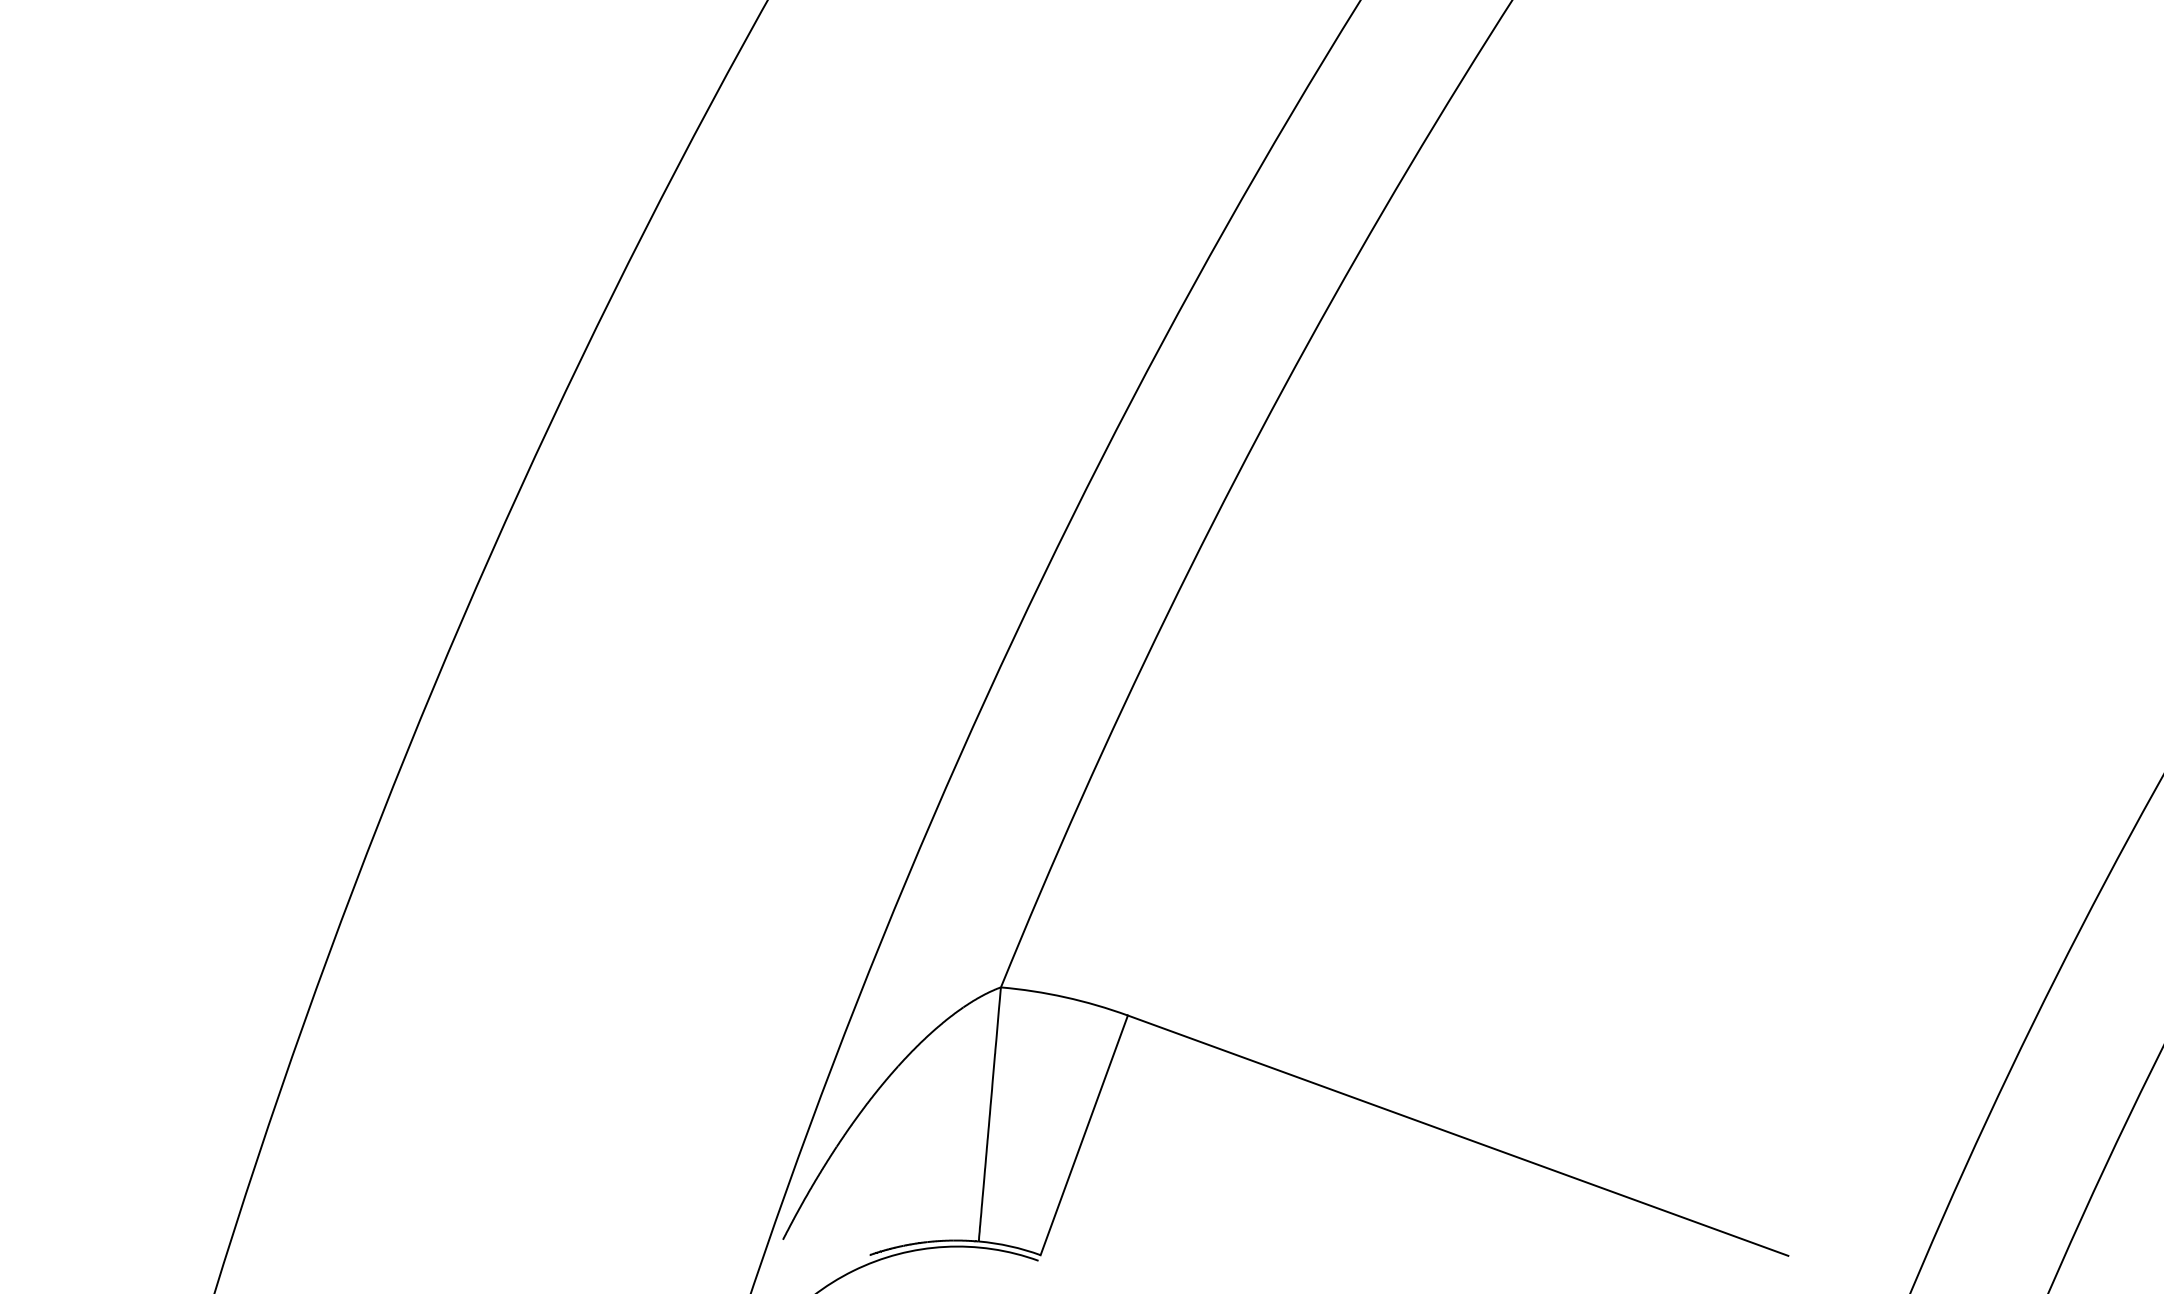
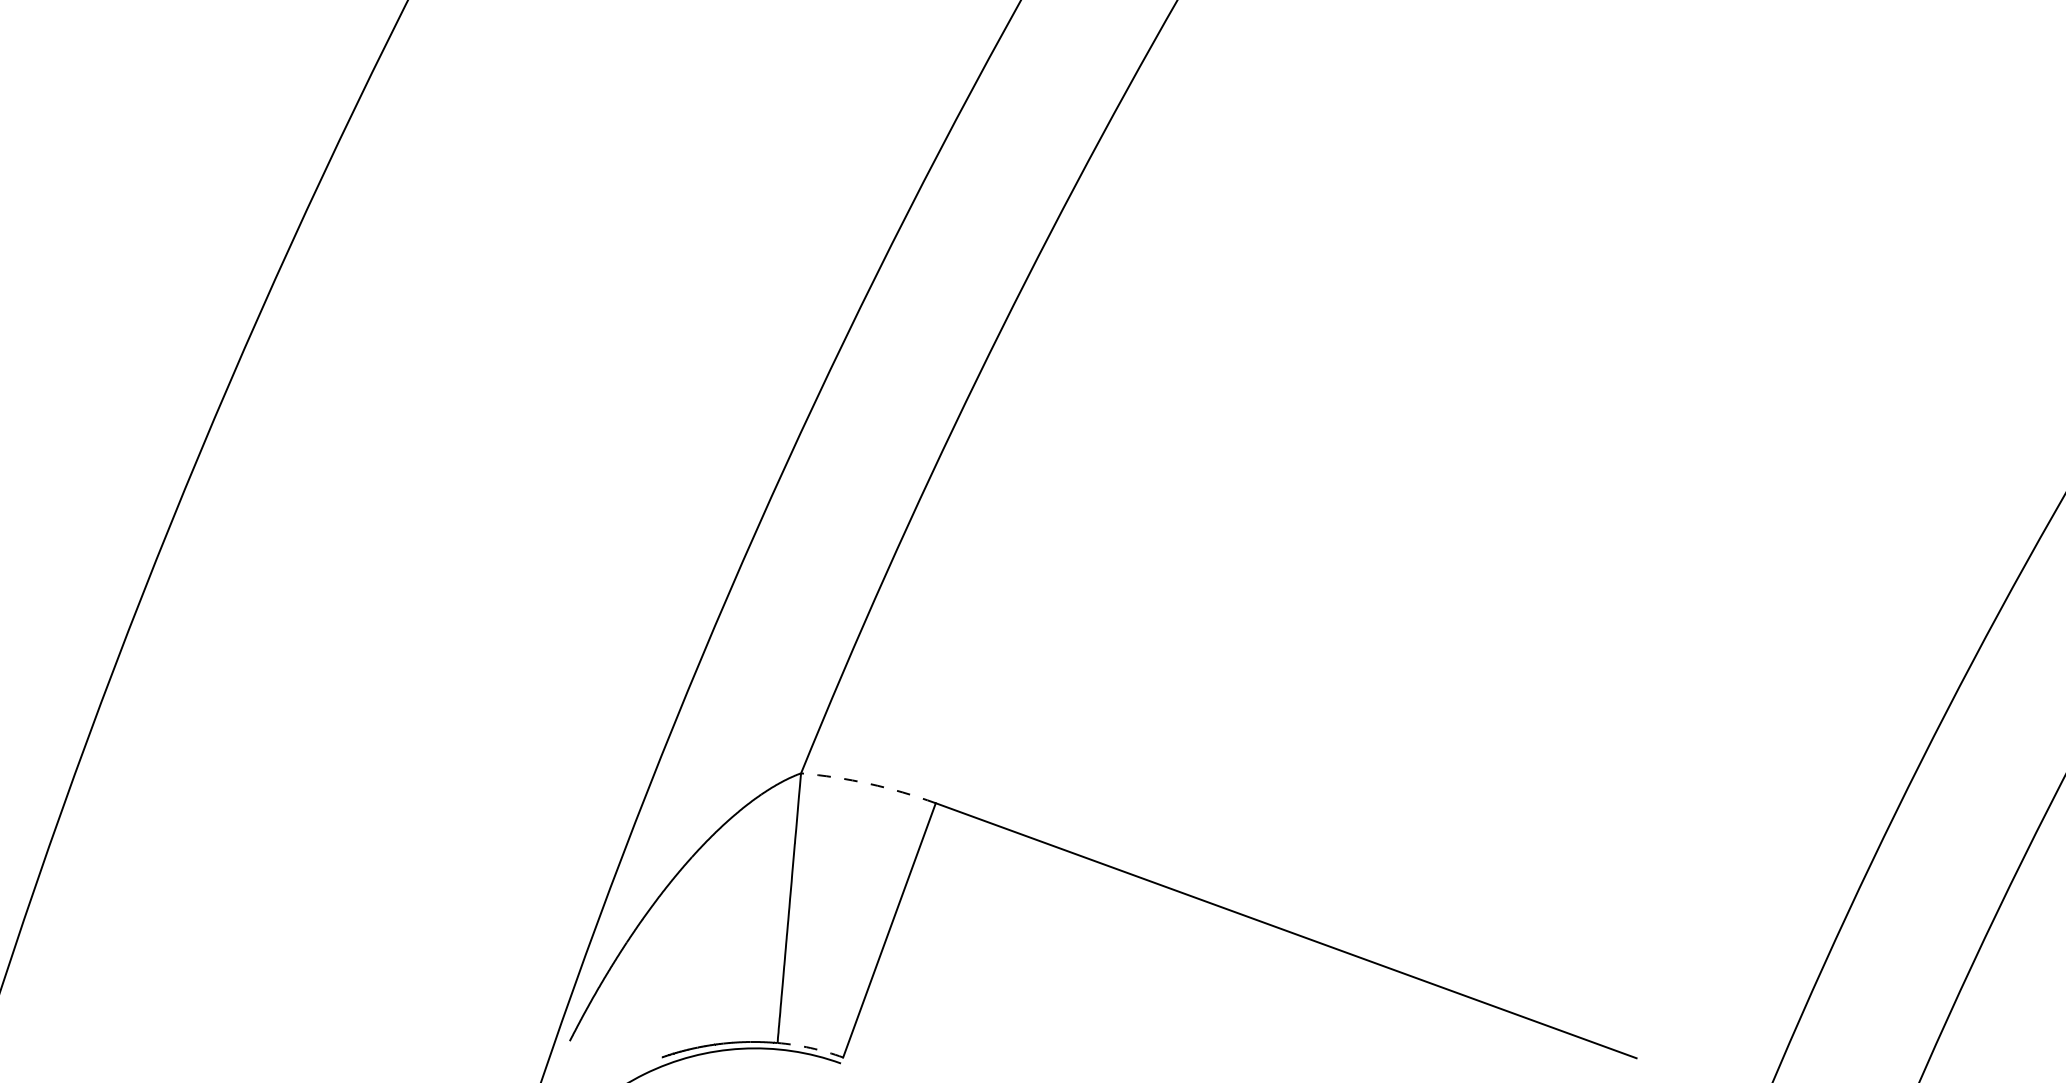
arc: (1065, 997) -> (869, 784), solid -> dashed
arc: (1010, 1246) -> (811, 1048), solid -> dashed

